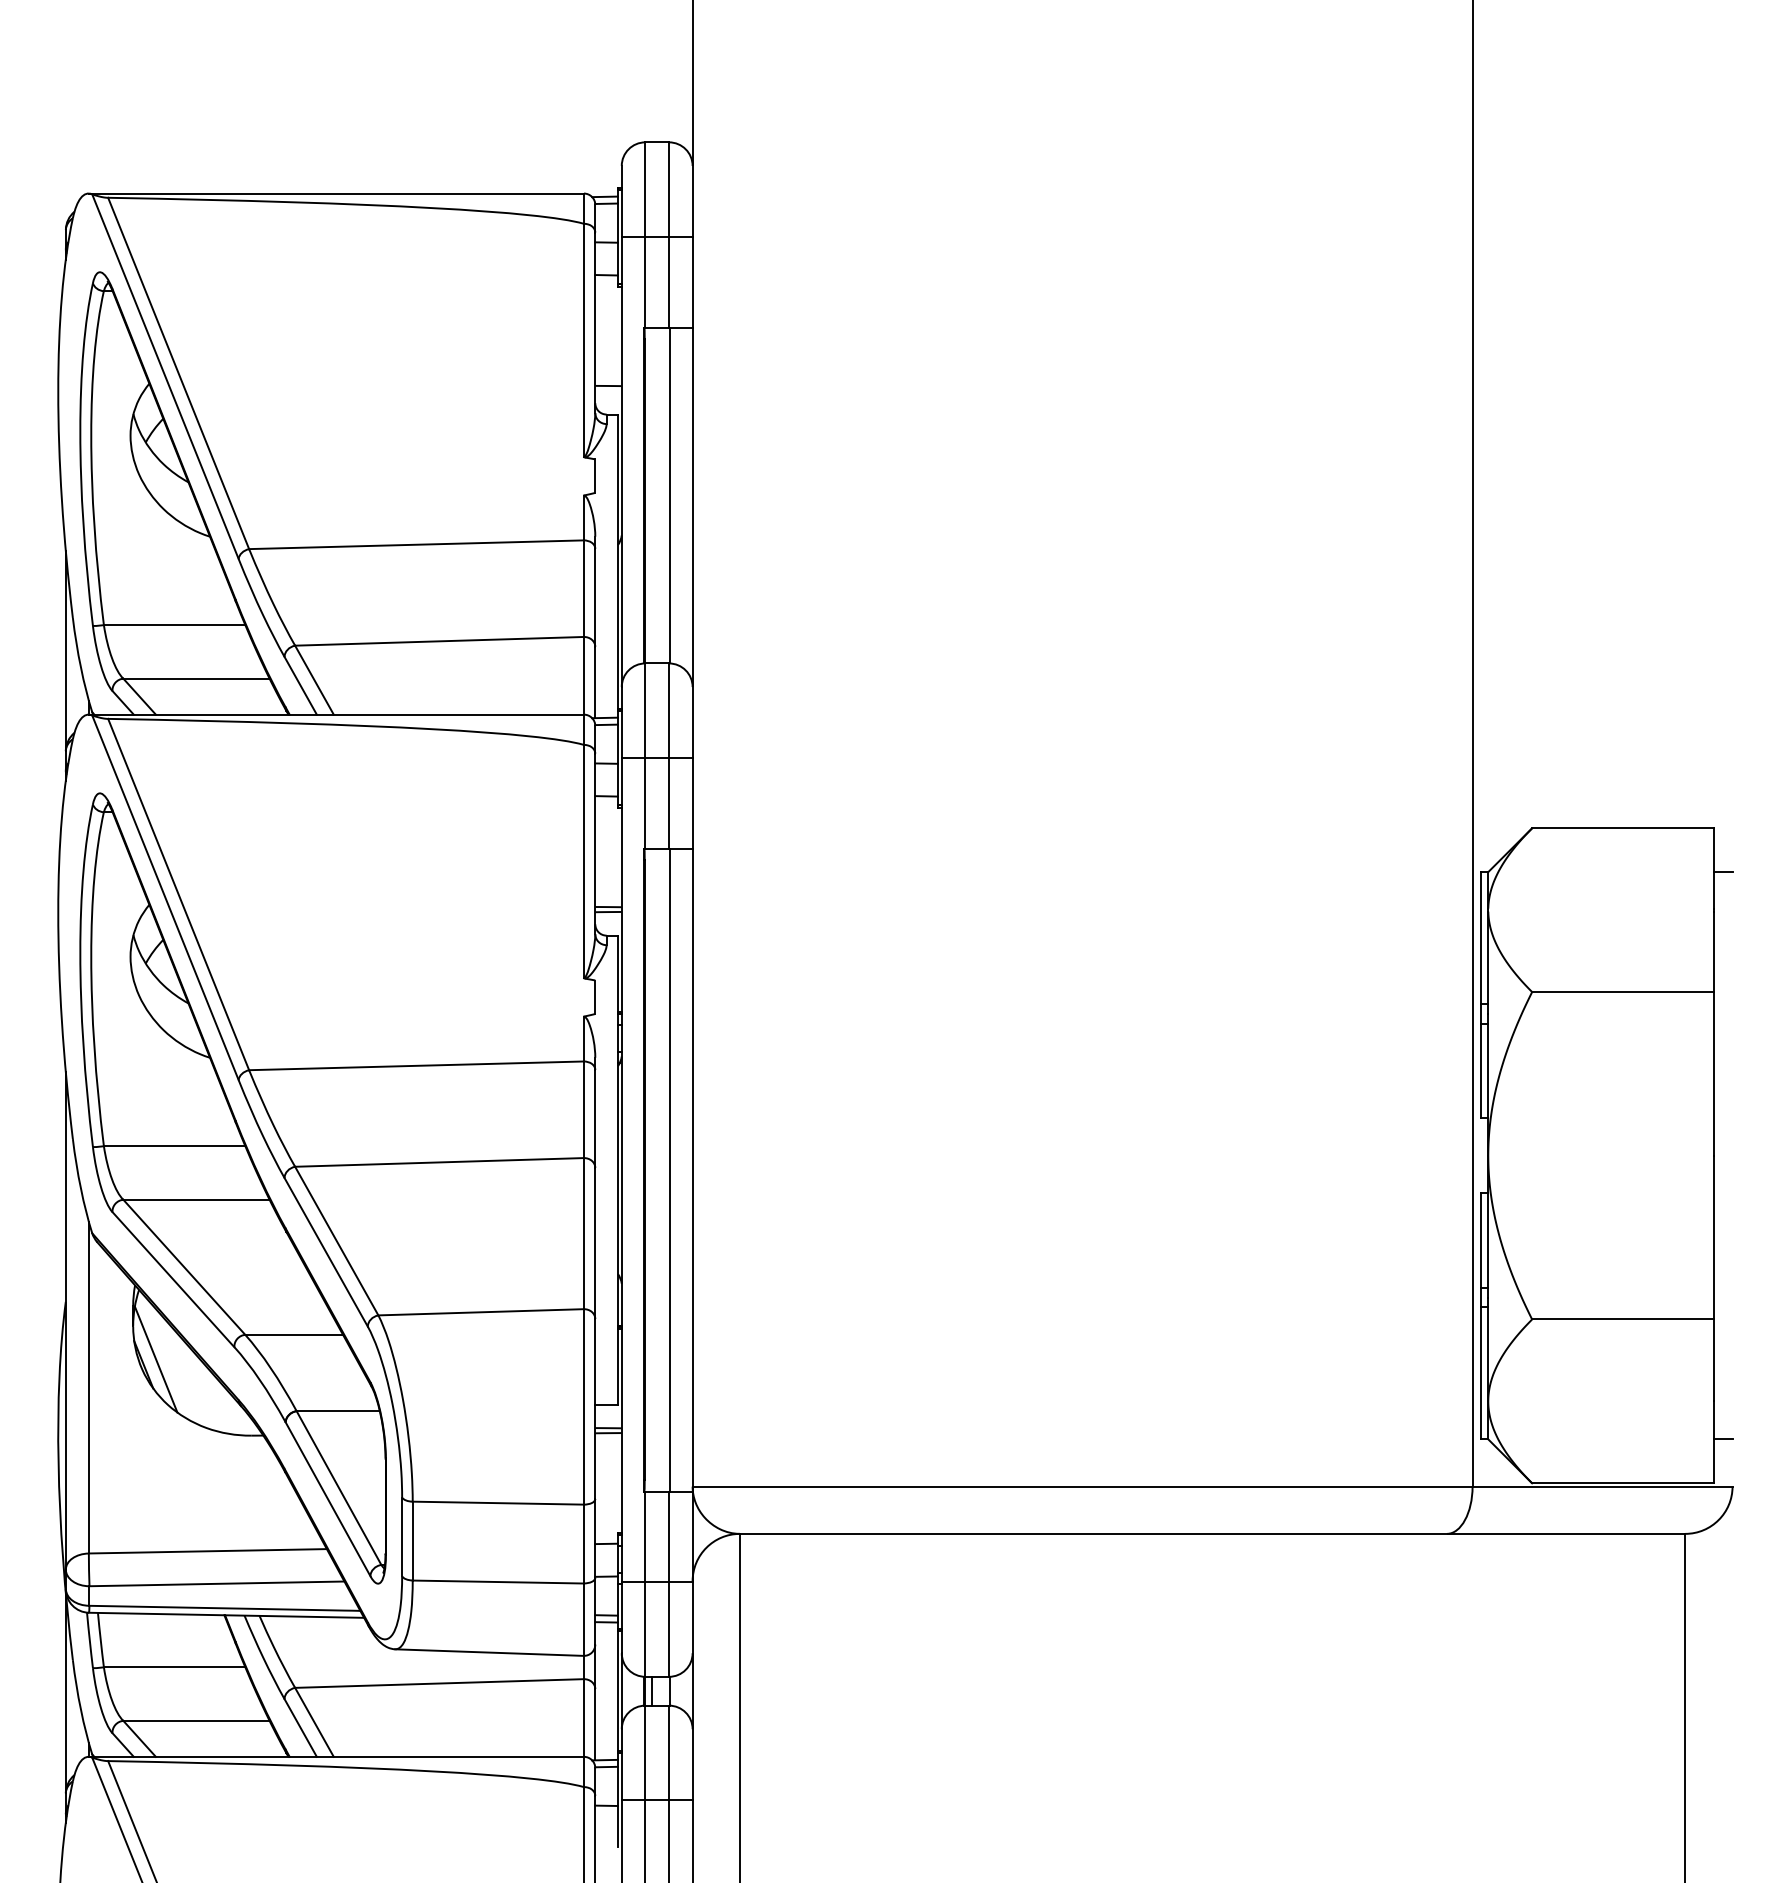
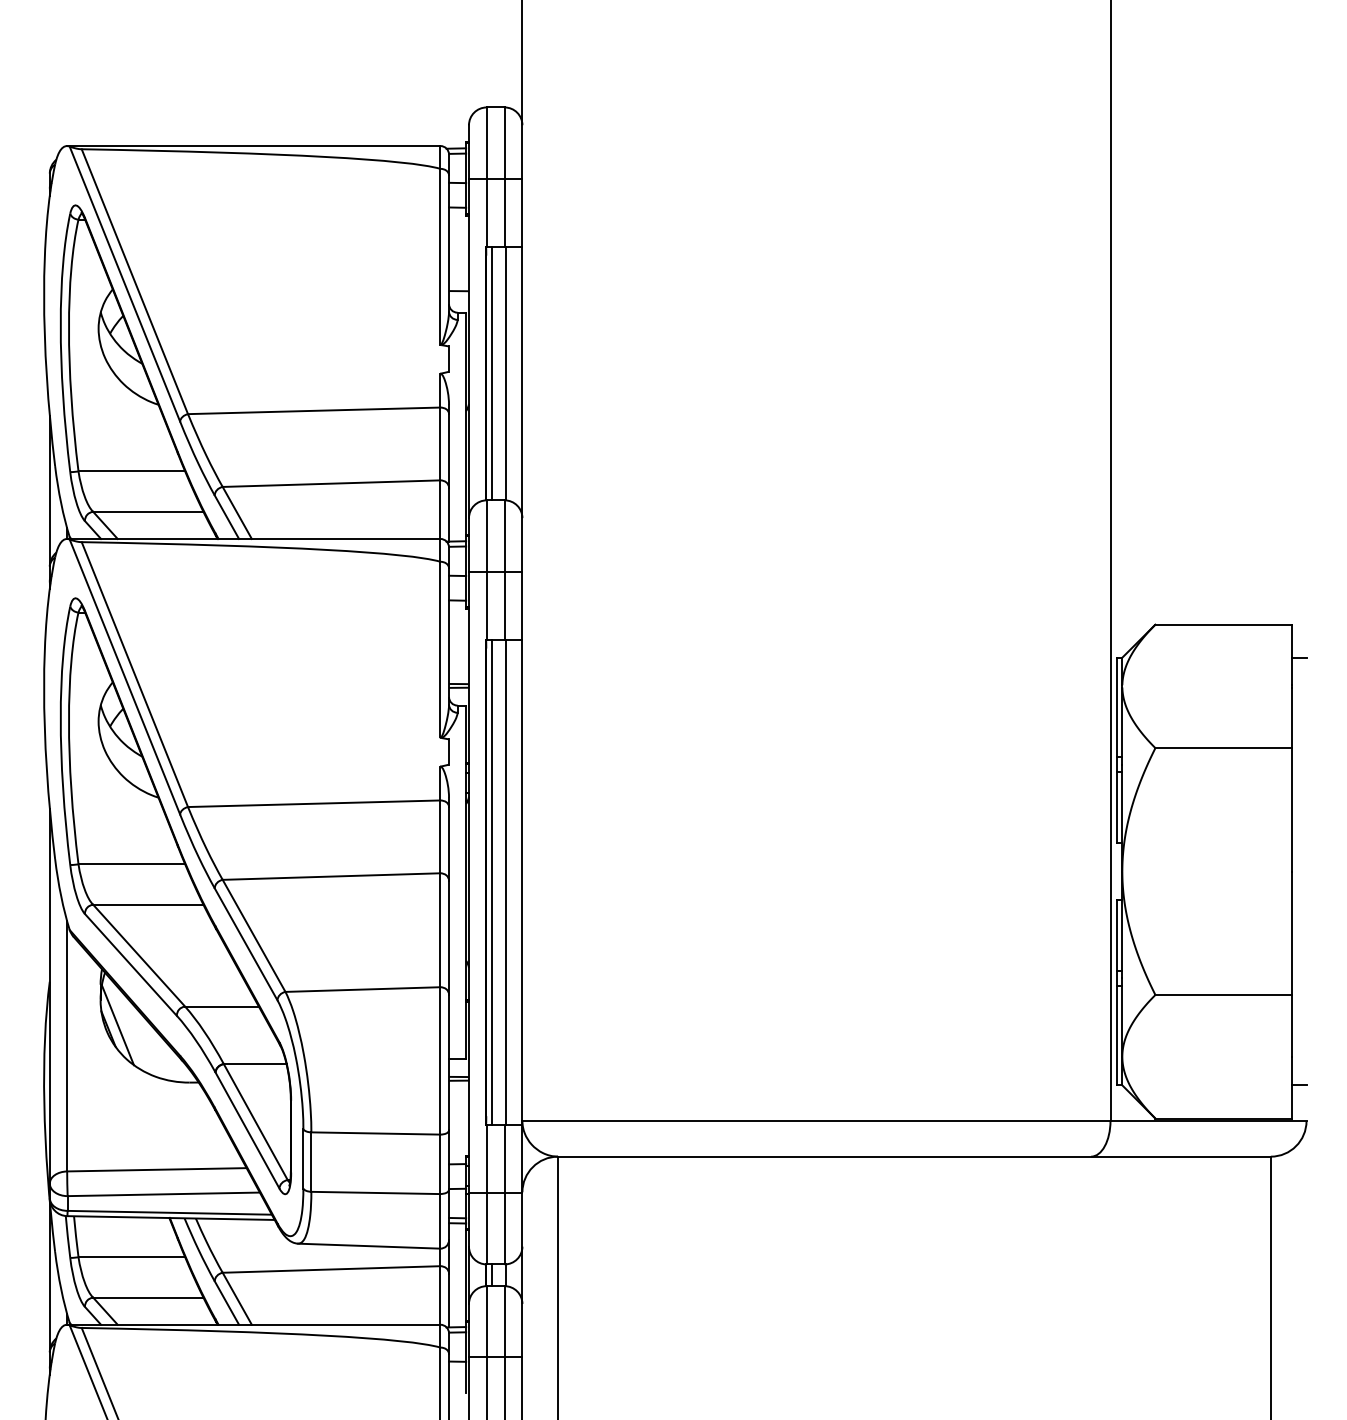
line: (651, 495) -> (491, 373), added
line: (651, 1169) -> (491, 881), added

